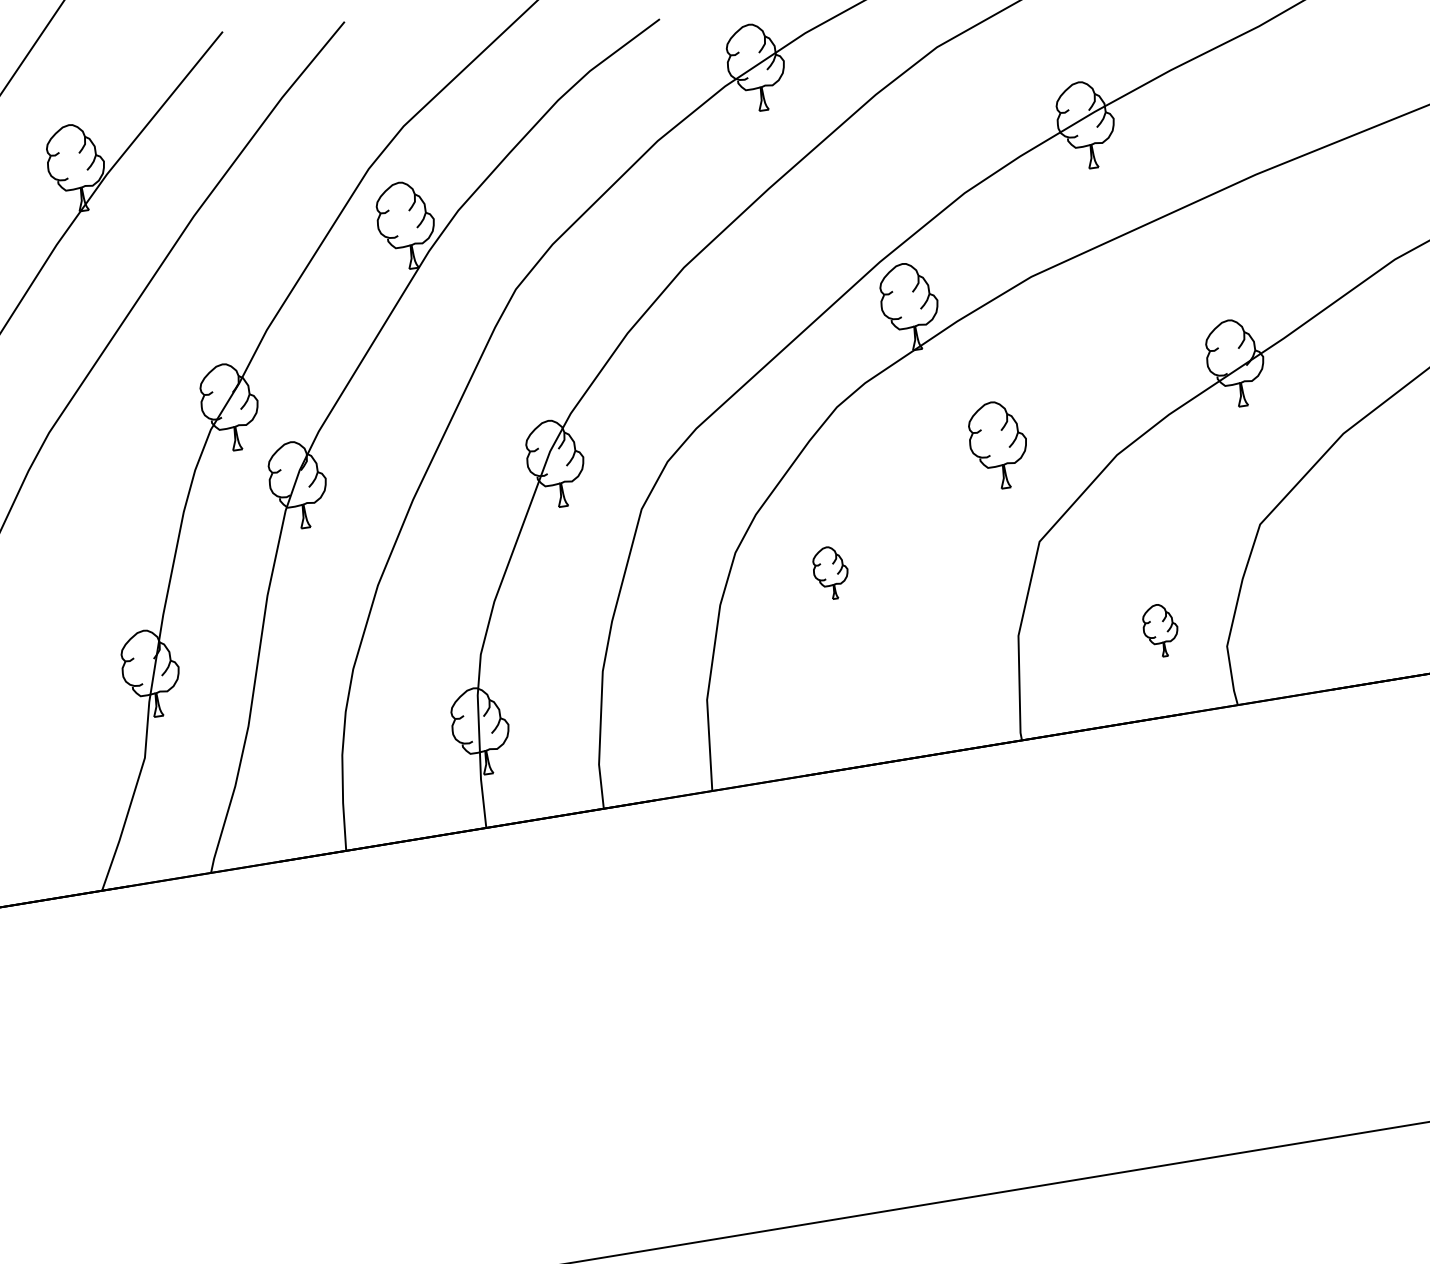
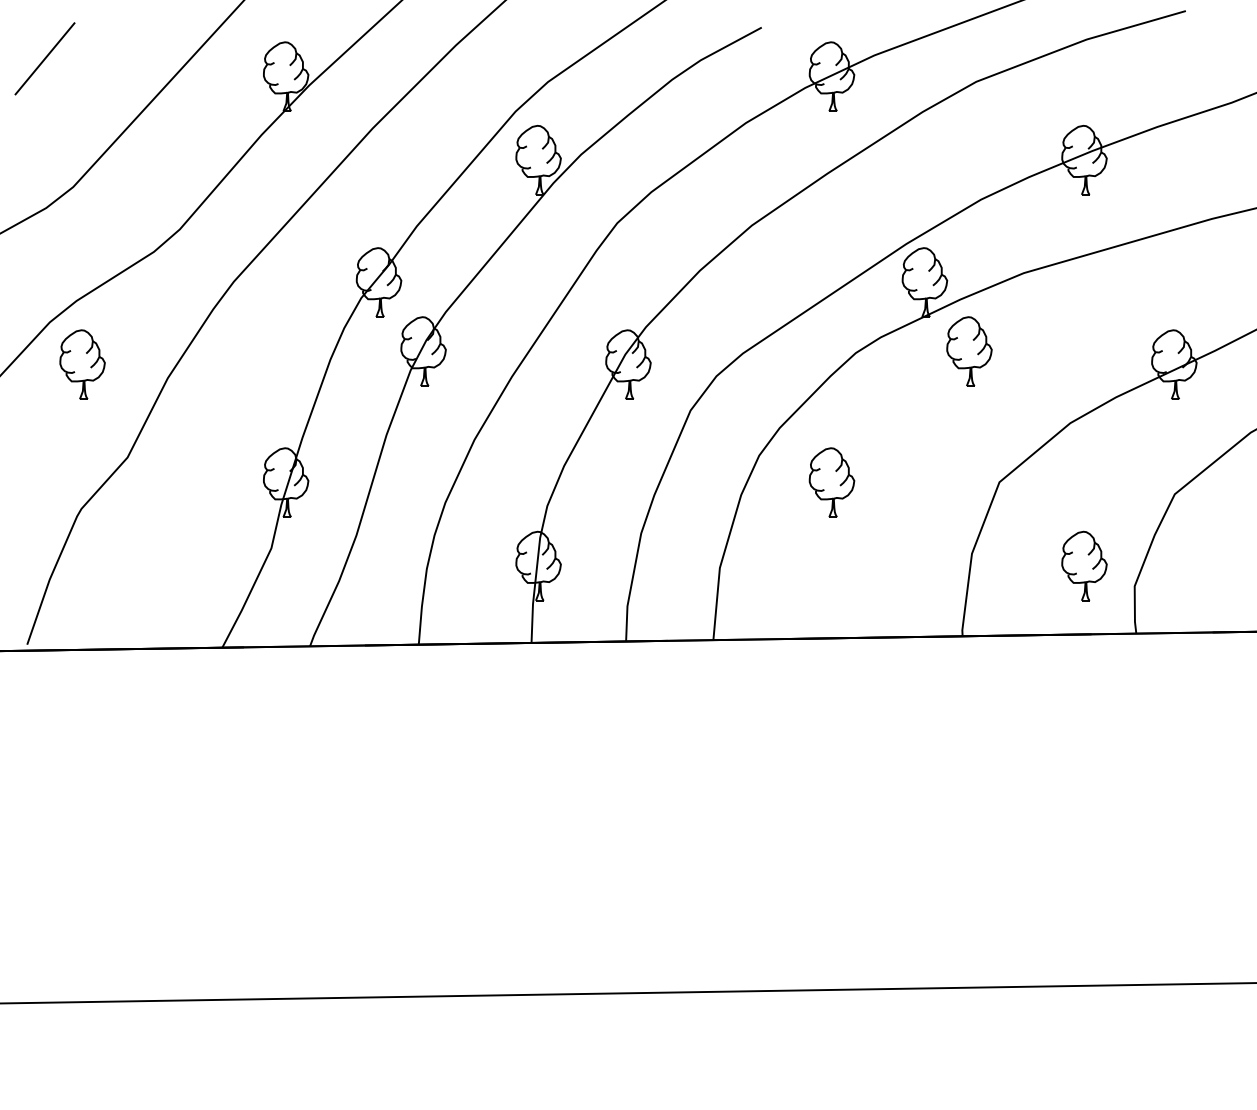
part: (998, 445) -> (969, 351), moved
part: (830, 572) -> (831, 482), size x1.67
part: (1160, 629) -> (1084, 565), size x1.67

